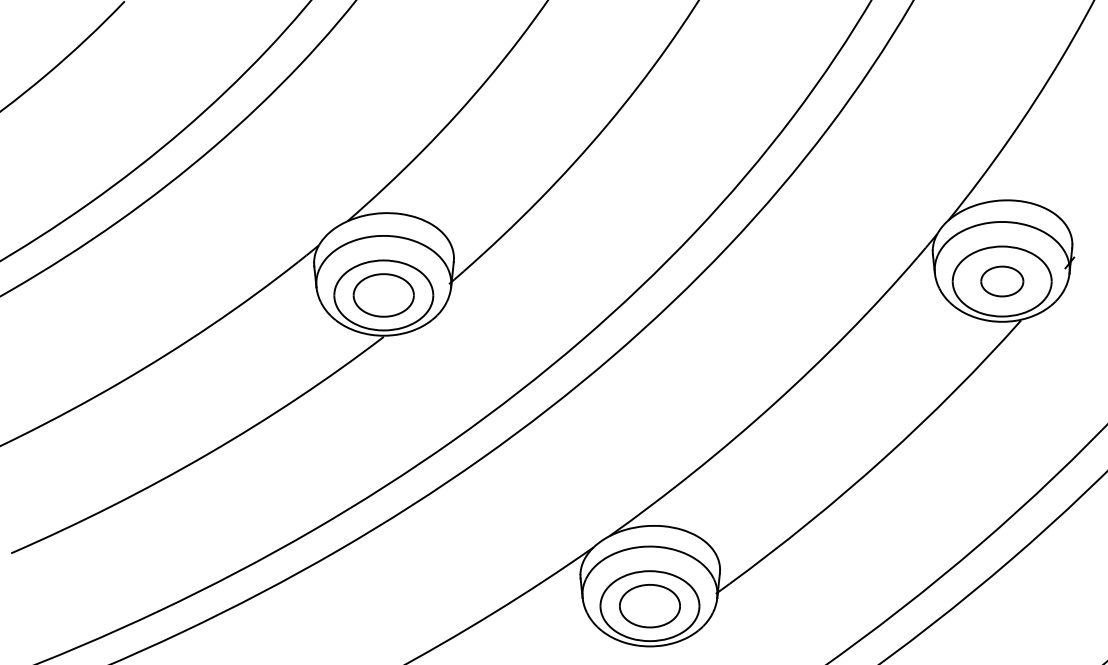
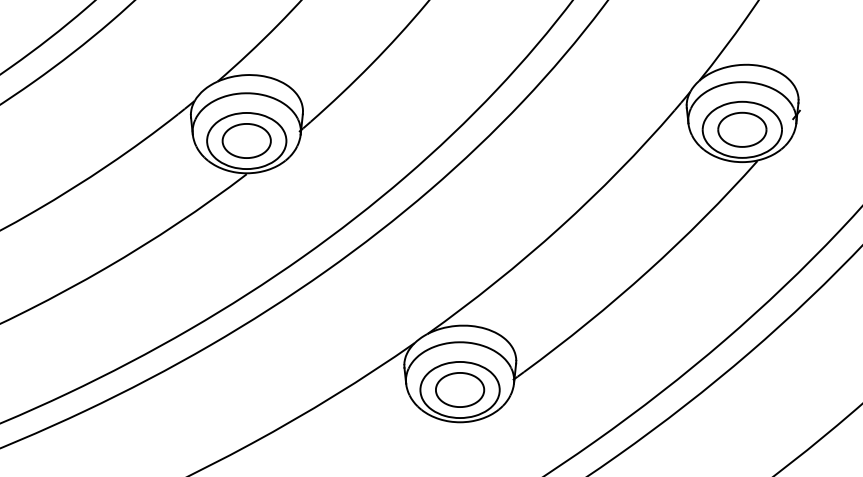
part: (1002, 281) -> (742, 129), size x1.43

